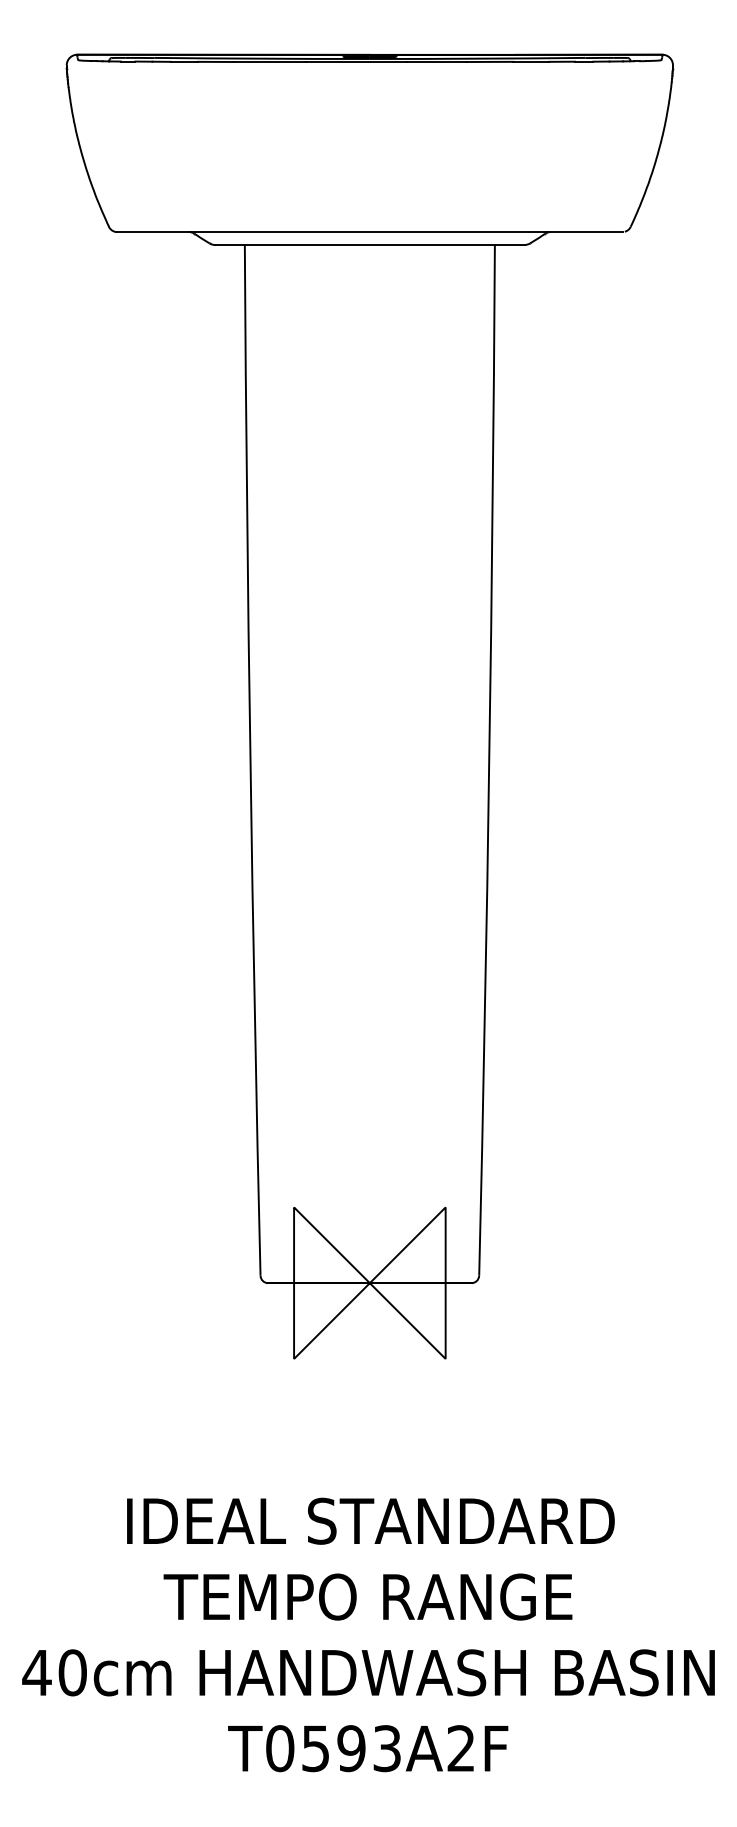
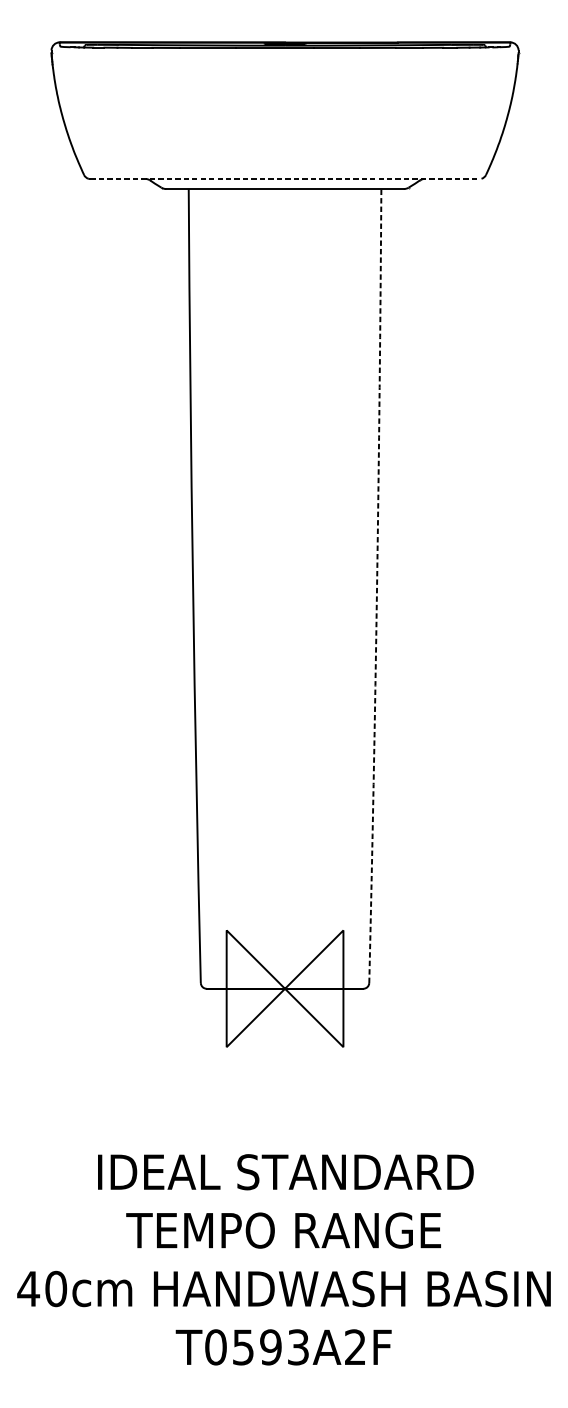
line: (369, 232) -> (284, 179), solid -> dashed
arc: (489, 760) -> (377, 586), solid -> dashed

